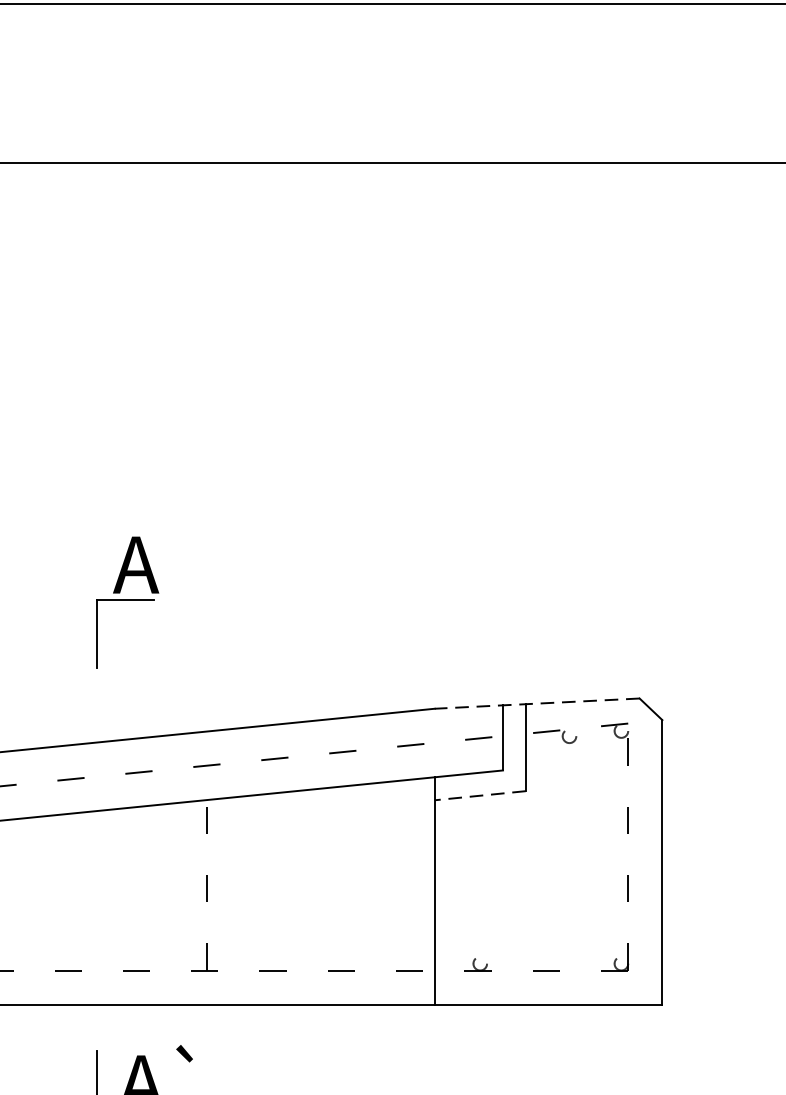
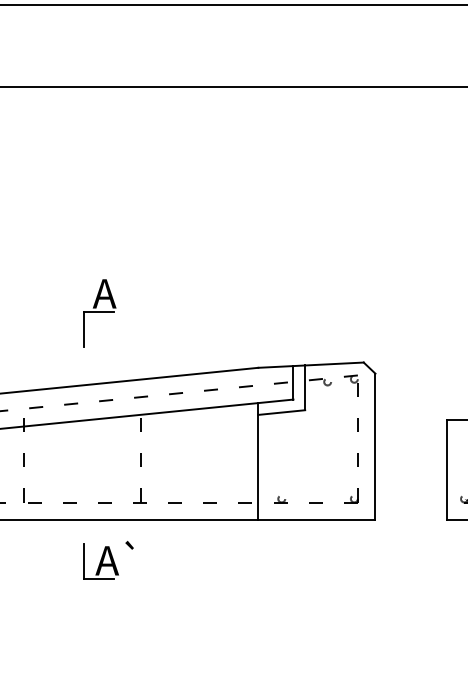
line: (538, 704) -> (311, 365), dashed -> solid
line: (479, 795) -> (281, 412), dashed -> solid

